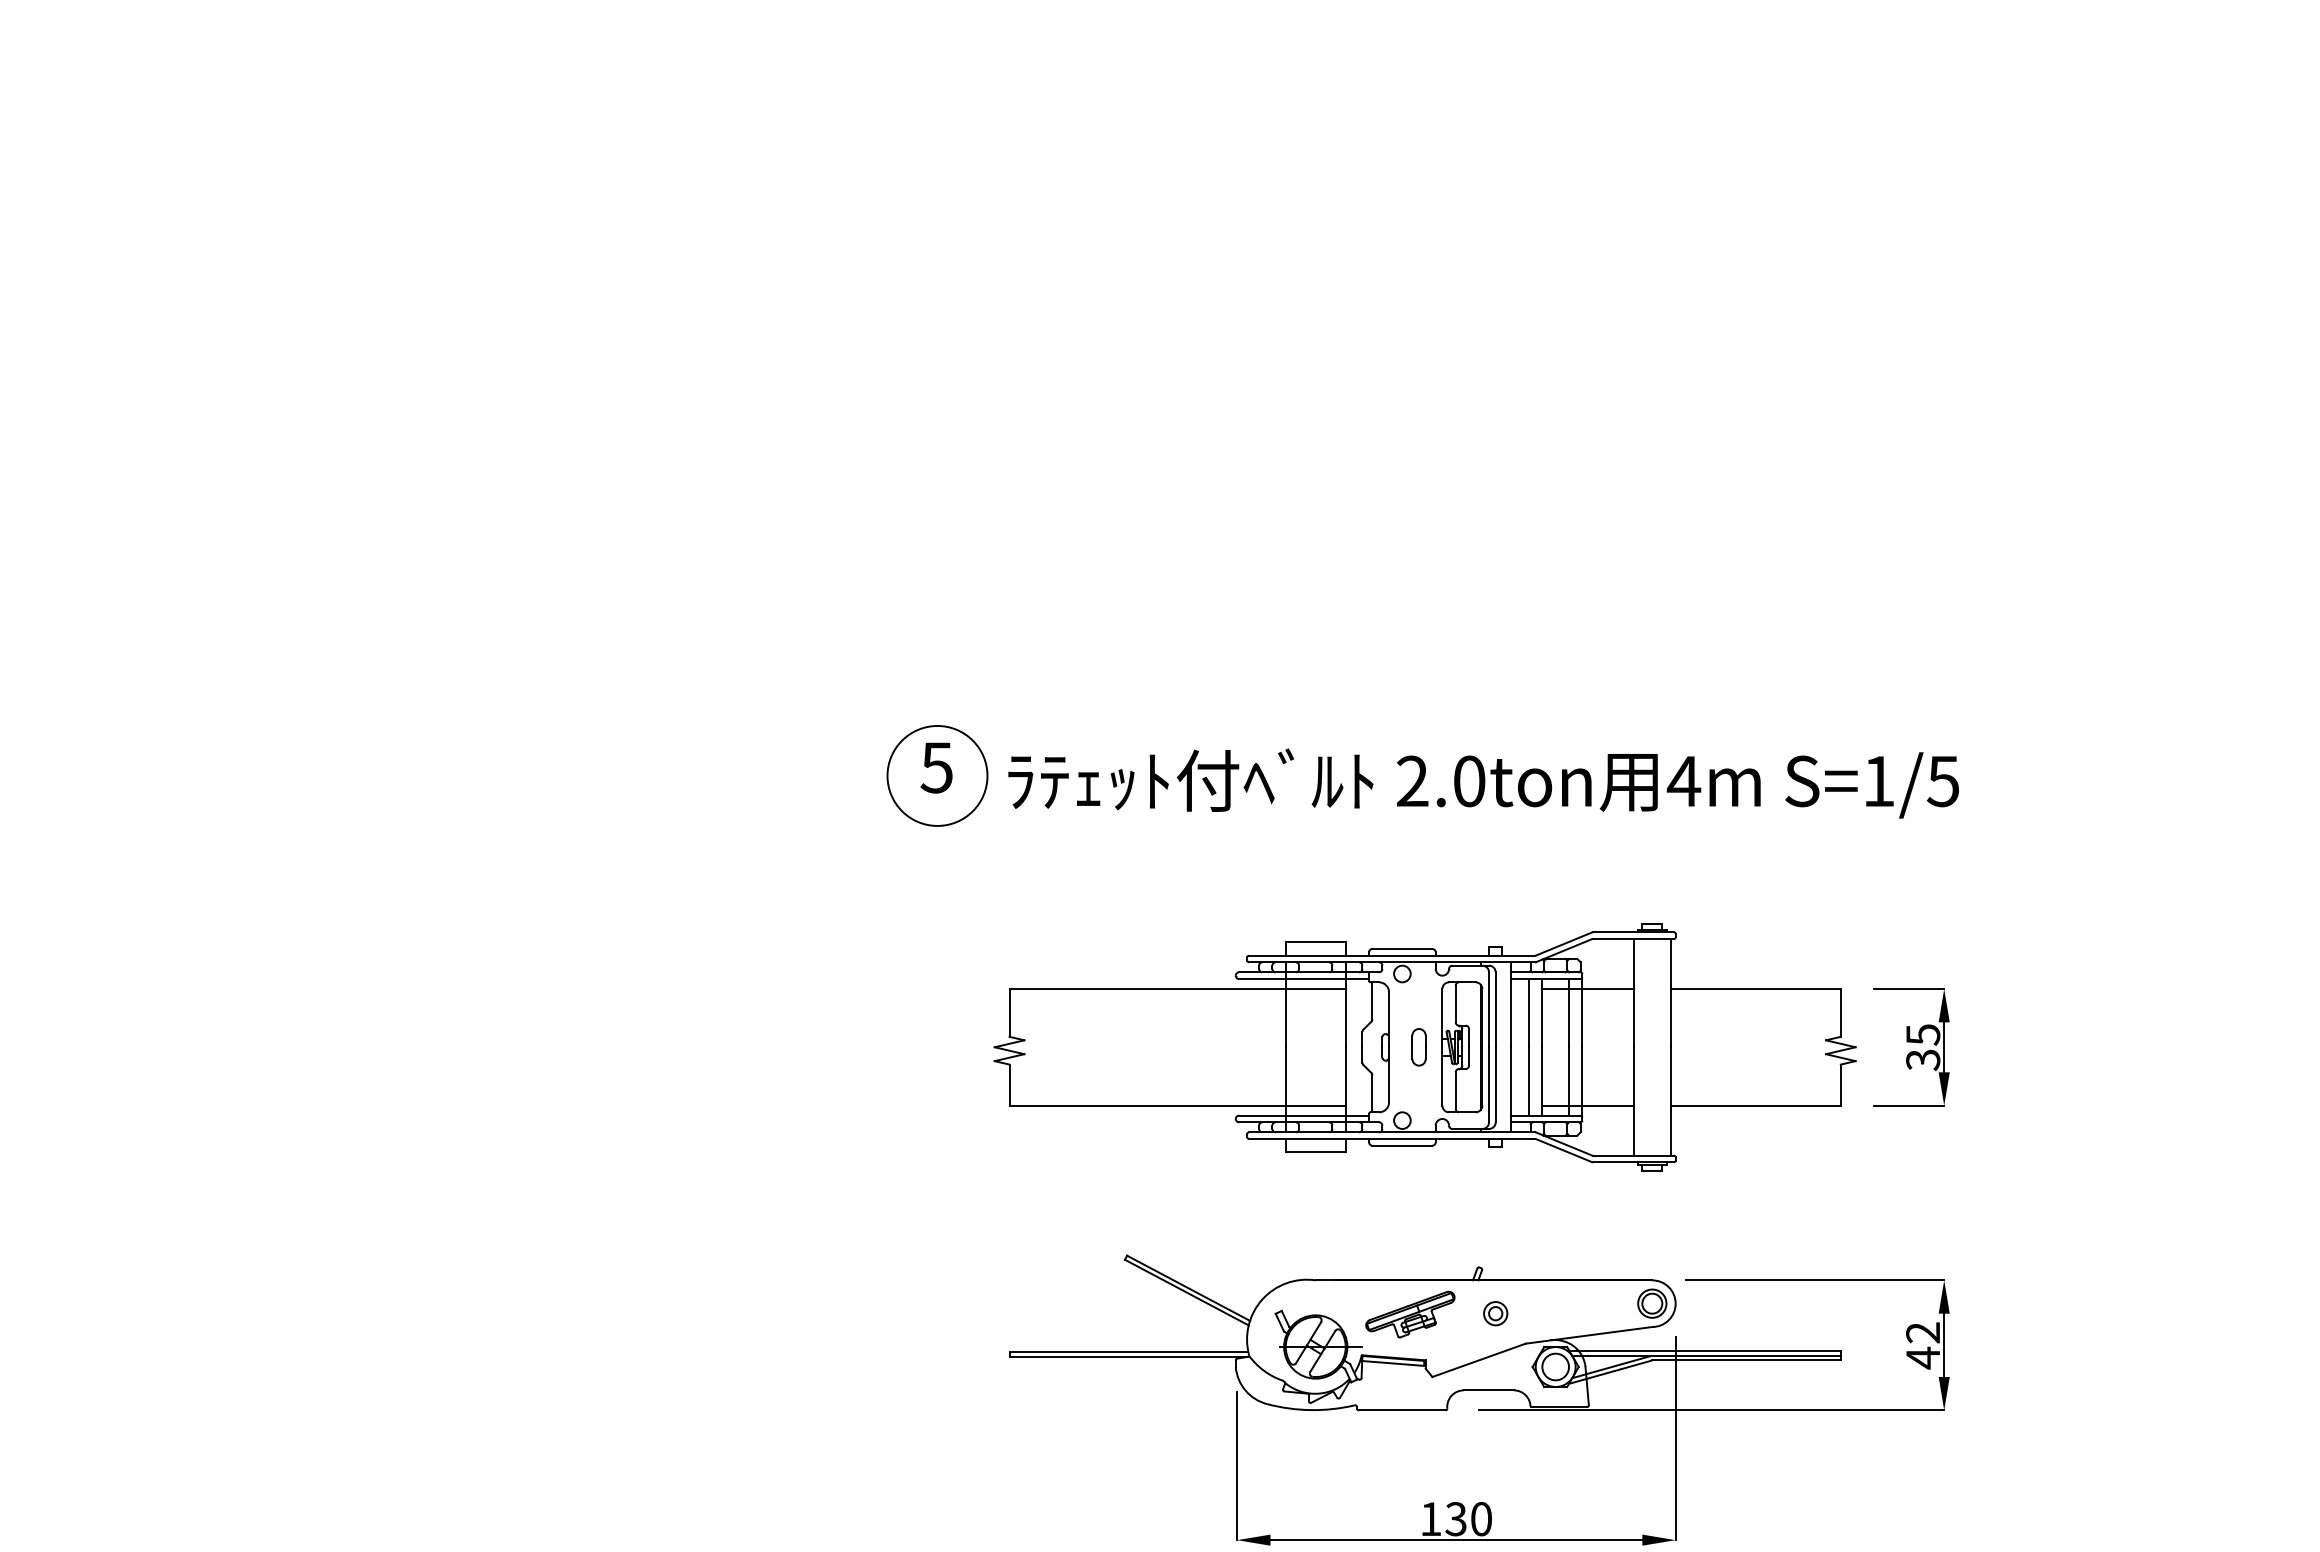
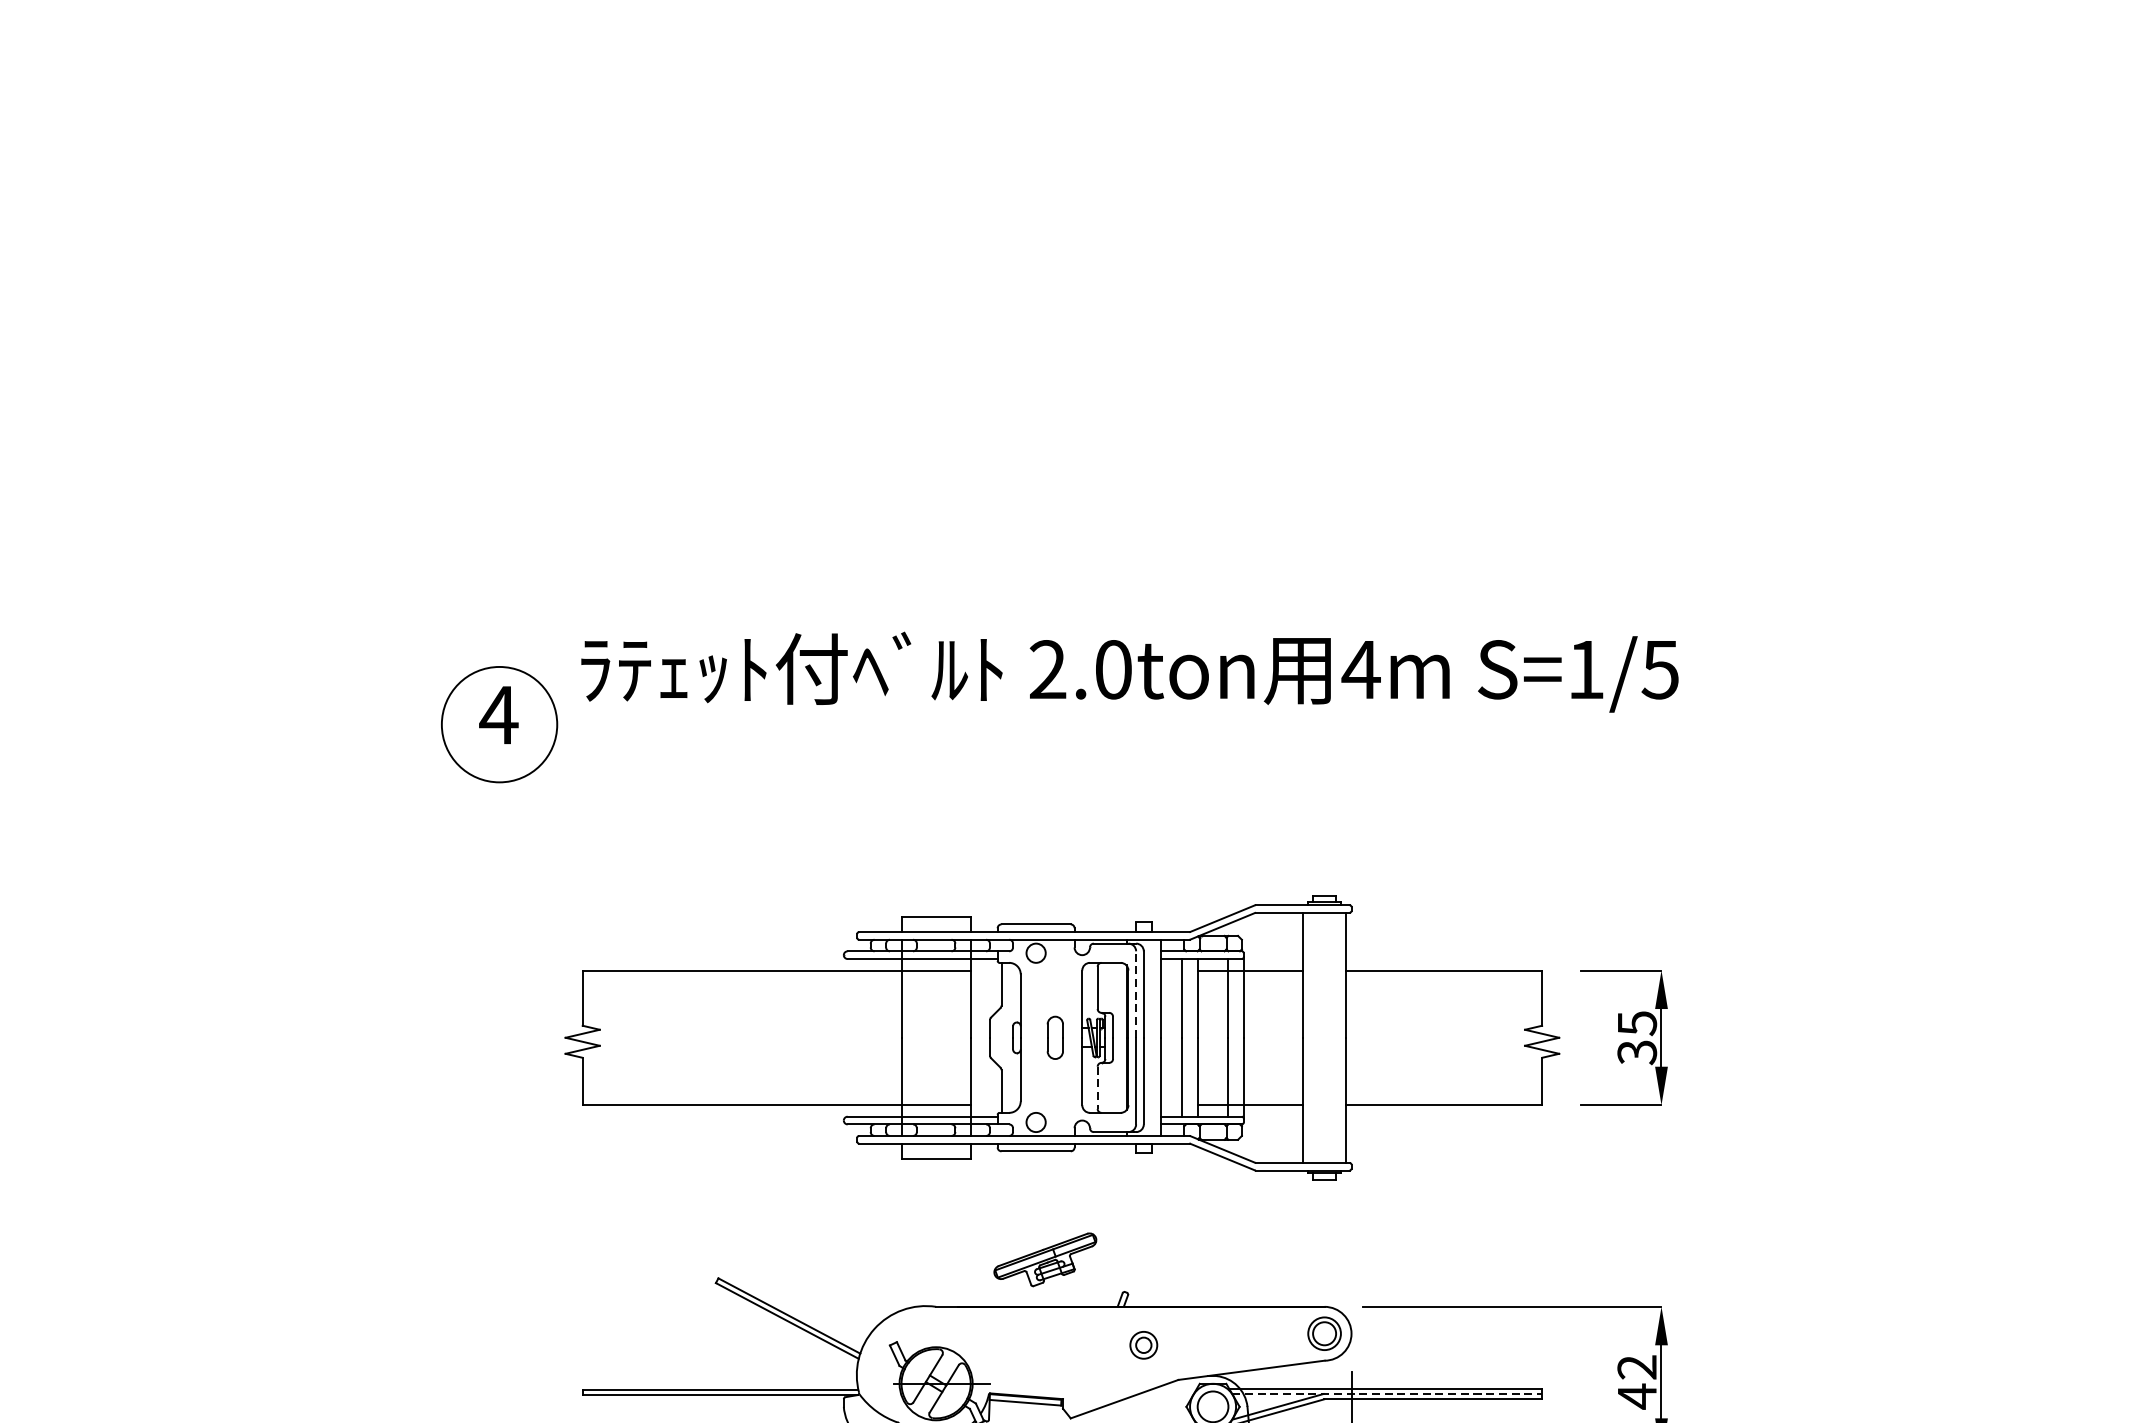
text: (936, 767) -> (498, 714), 5 -> 4
text: (1483, 783) -> (1129, 672), moved
line: (1489, 1009) -> (1136, 994), solid -> dashed
line: (1455, 1091) -> (1097, 1088), solid -> dashed
part: (1410, 1314) -> (1045, 1259), moved
line: (1707, 1355) -> (1388, 1393), solid -> dashed

